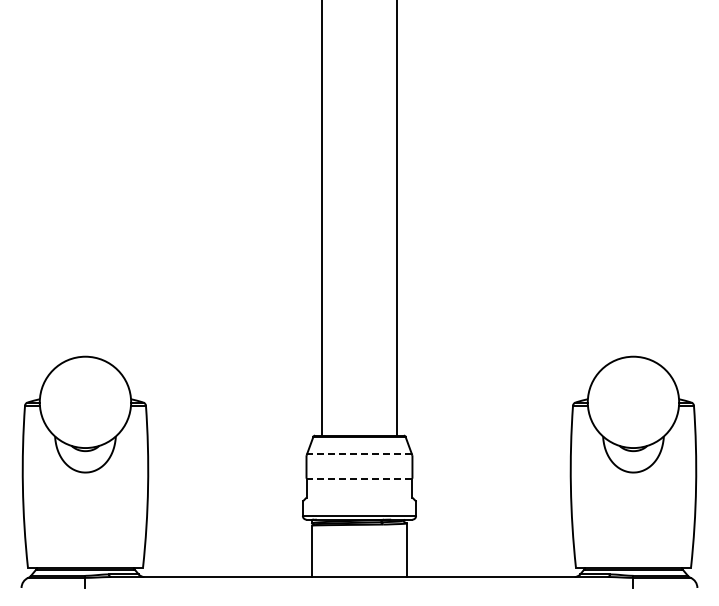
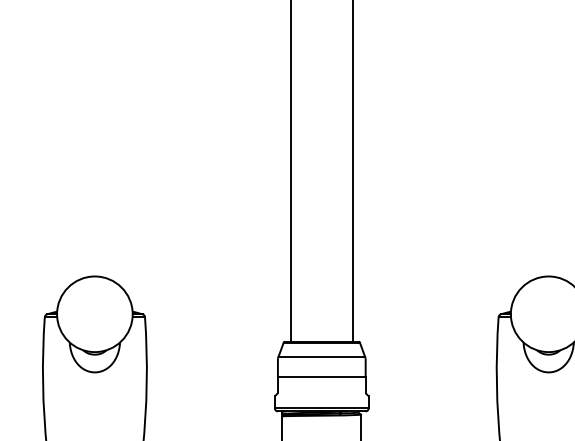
line: (359, 453) -> (321, 356), dashed -> solid
line: (359, 478) -> (321, 377), dashed -> solid

